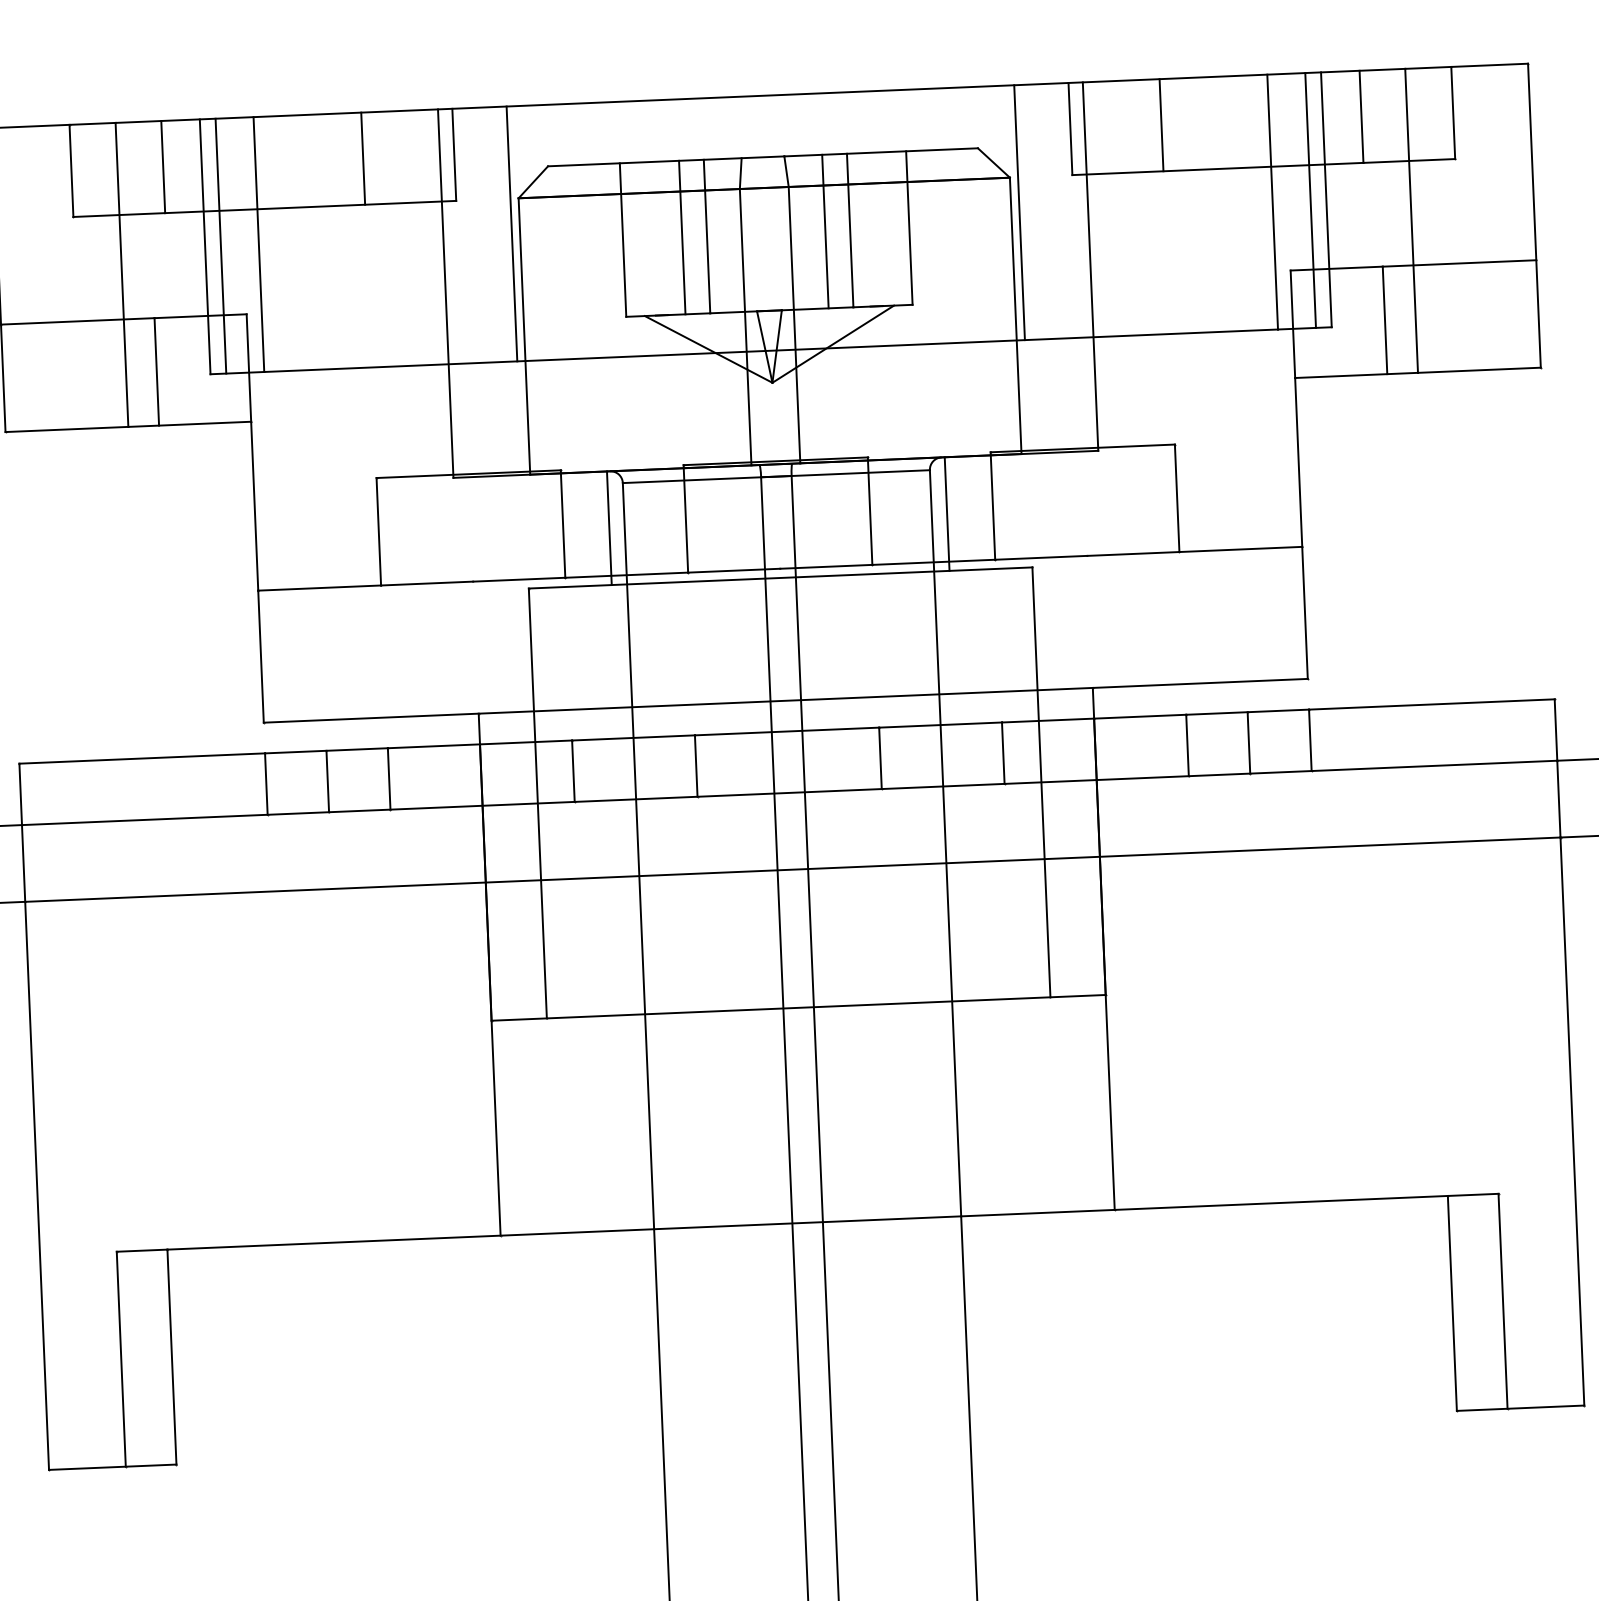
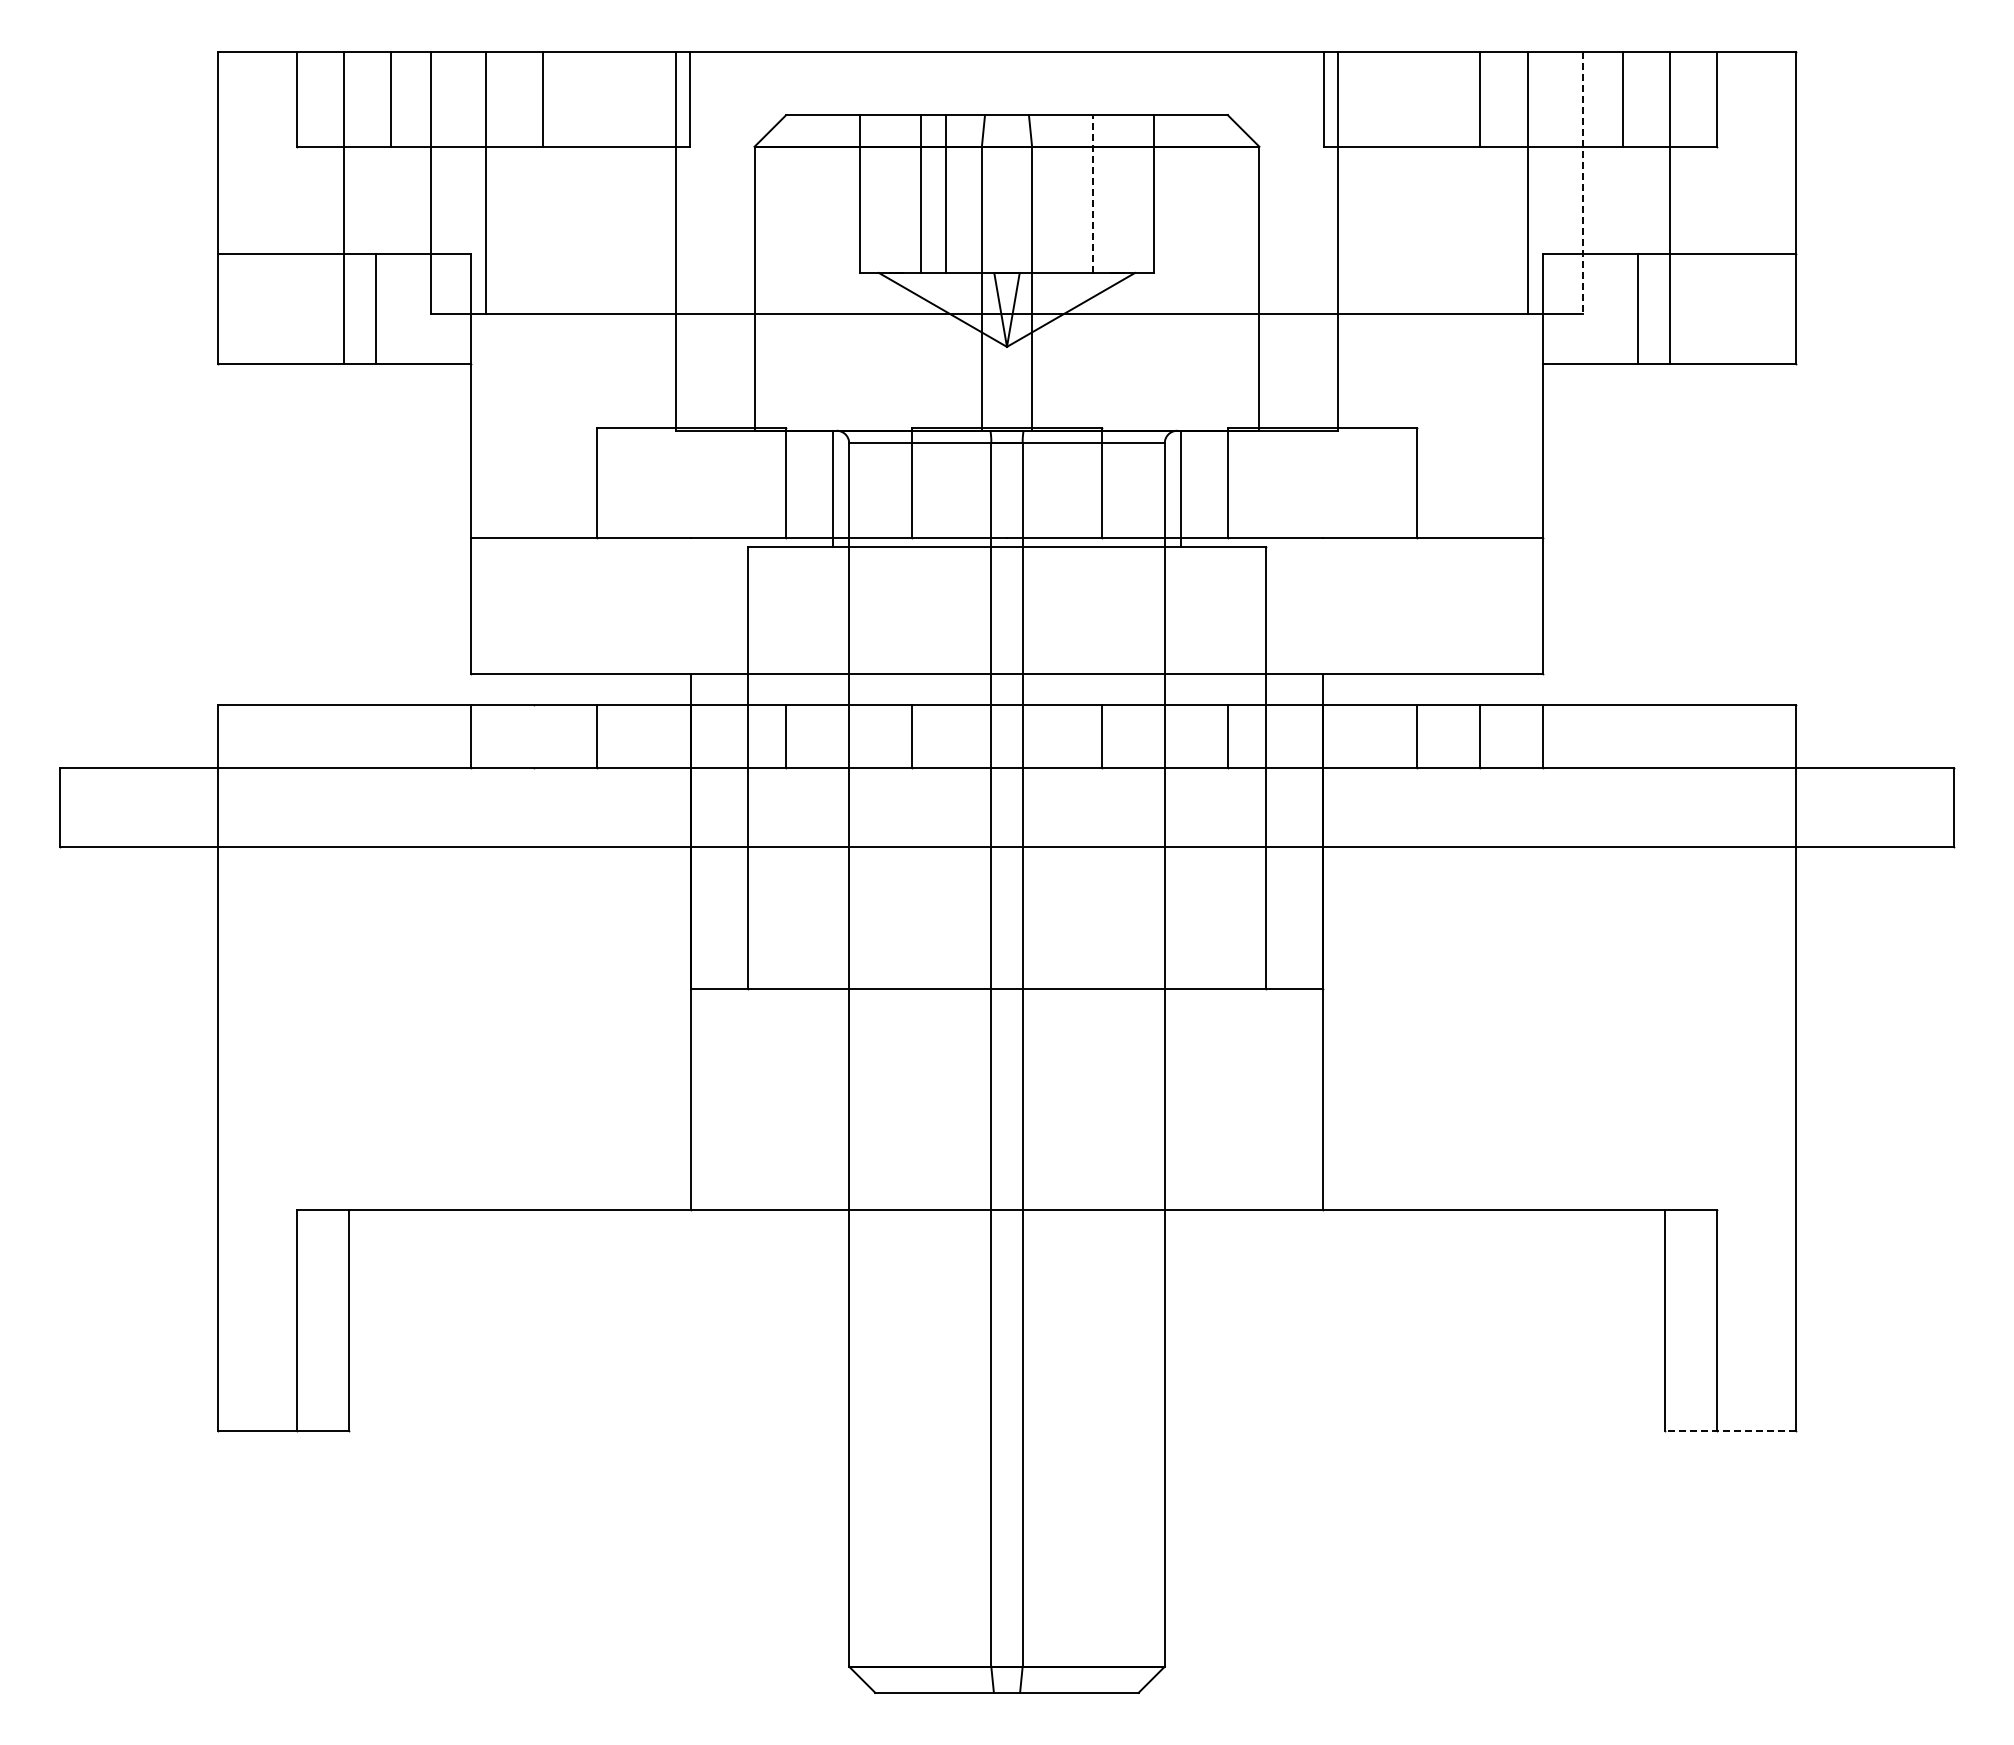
line: (1161, 125) -> (1480, 99), moved
line: (362, 158) -> (542, 99), moved
line: (1310, 200) -> (1566, 183), removed
line: (1326, 200) -> (1583, 183), solid -> dashed
line: (1019, 213) -> (1267, 183), removed
line: (850, 230) -> (1093, 194), solid -> dashed
line: (825, 231) -> (1067, 193), removed
line: (512, 234) -> (746, 183), removed
line: (221, 246) -> (447, 183), removed
line: (327, 781) -> (533, 736), removed
line: (1519, 1407) -> (1729, 1430), solid -> dashed

